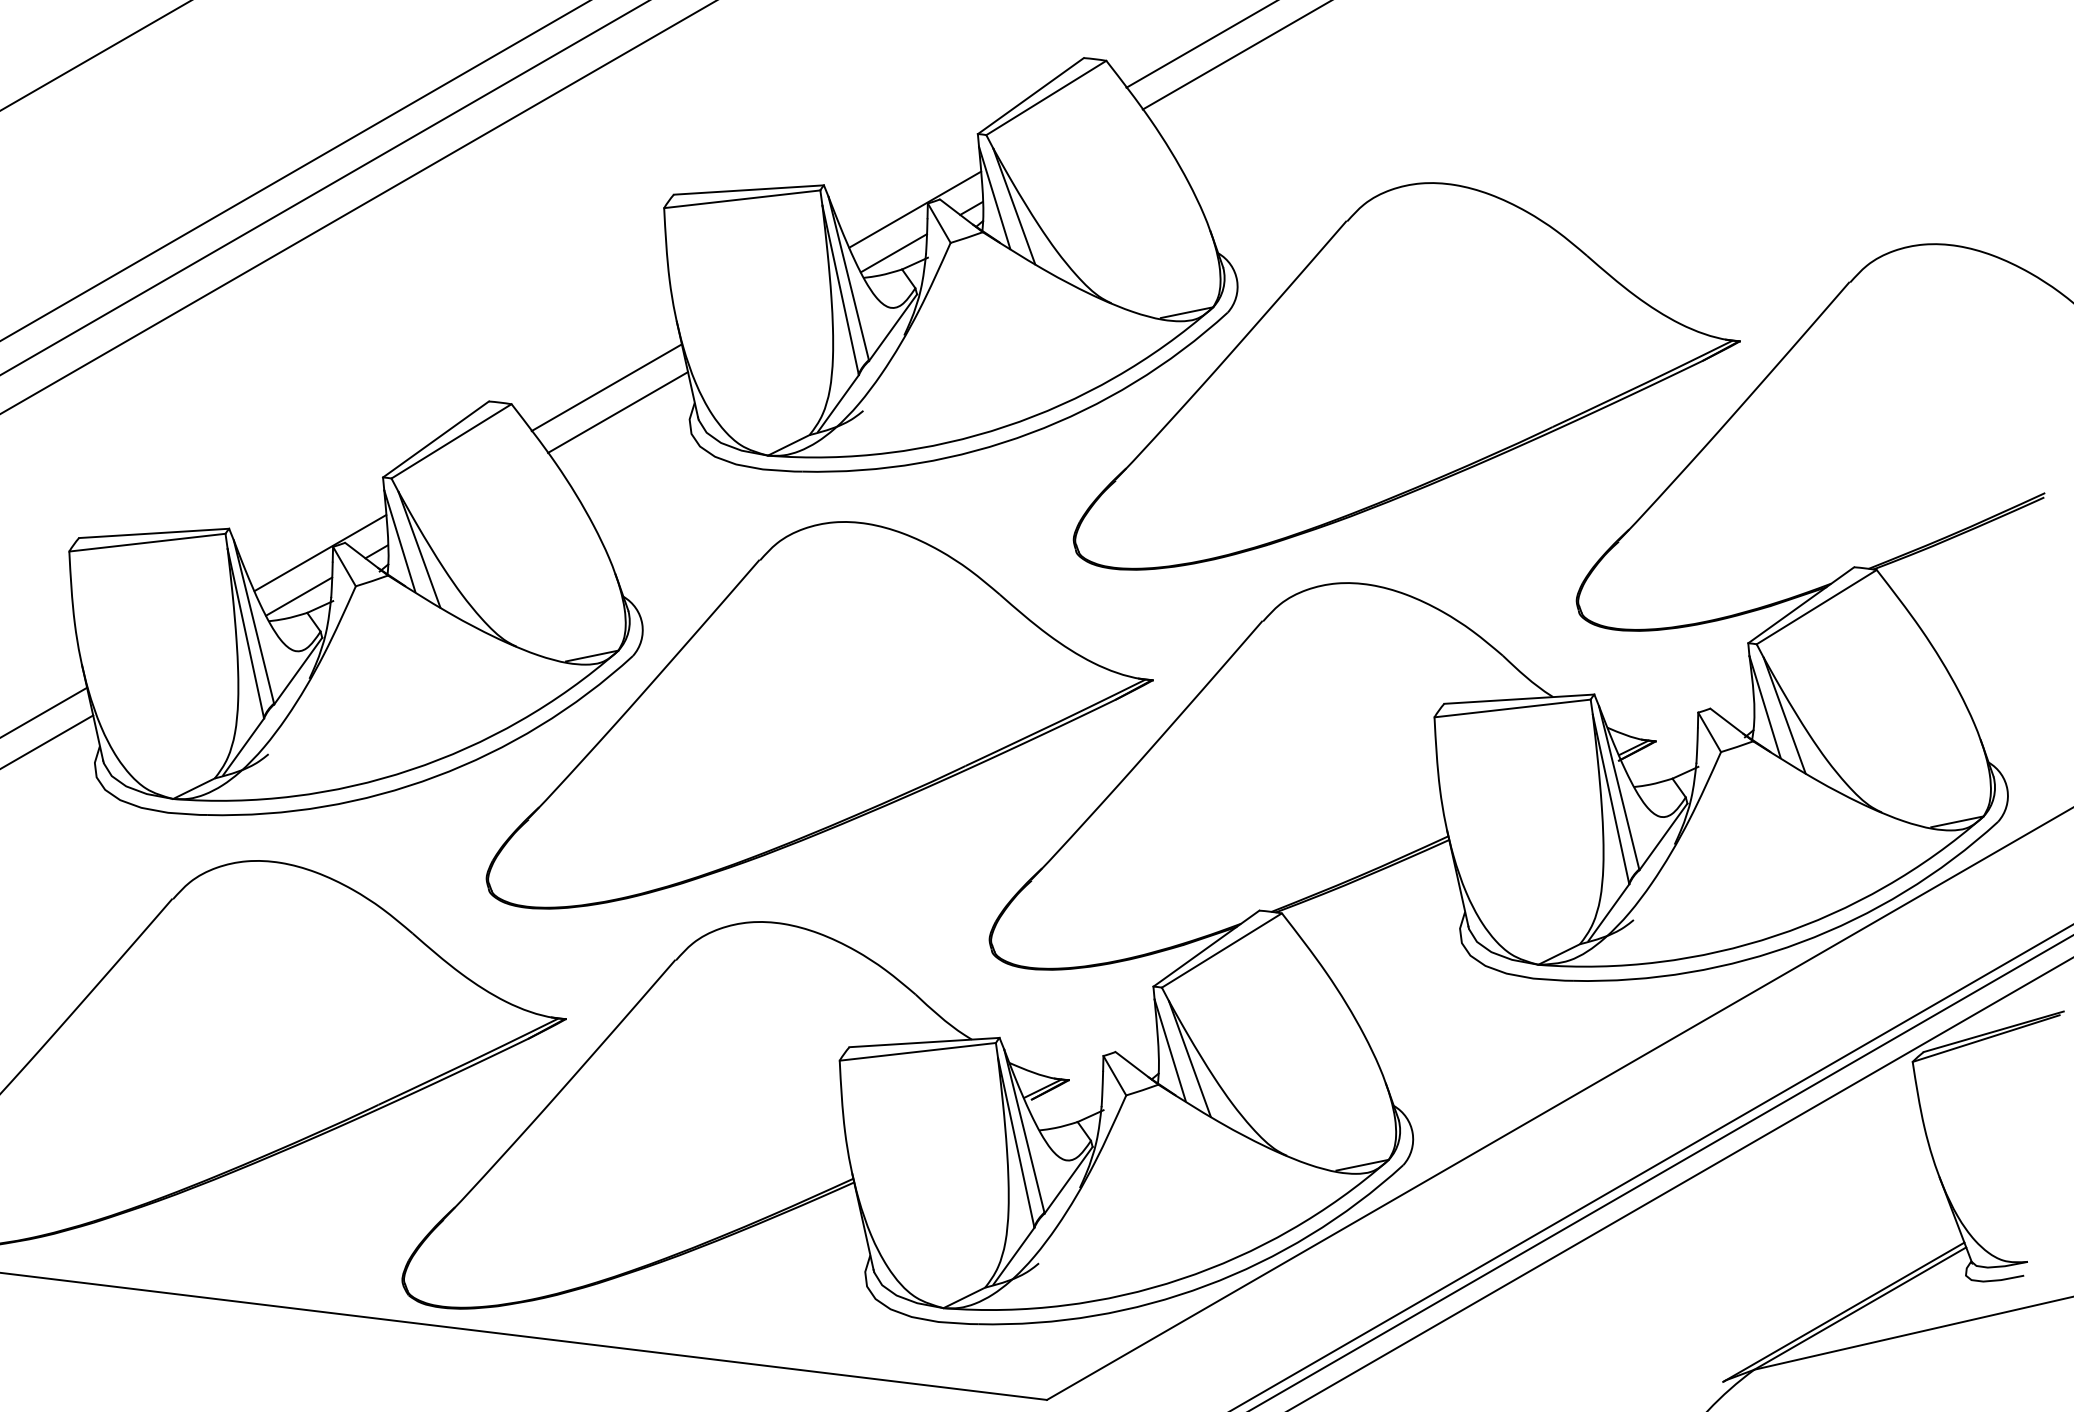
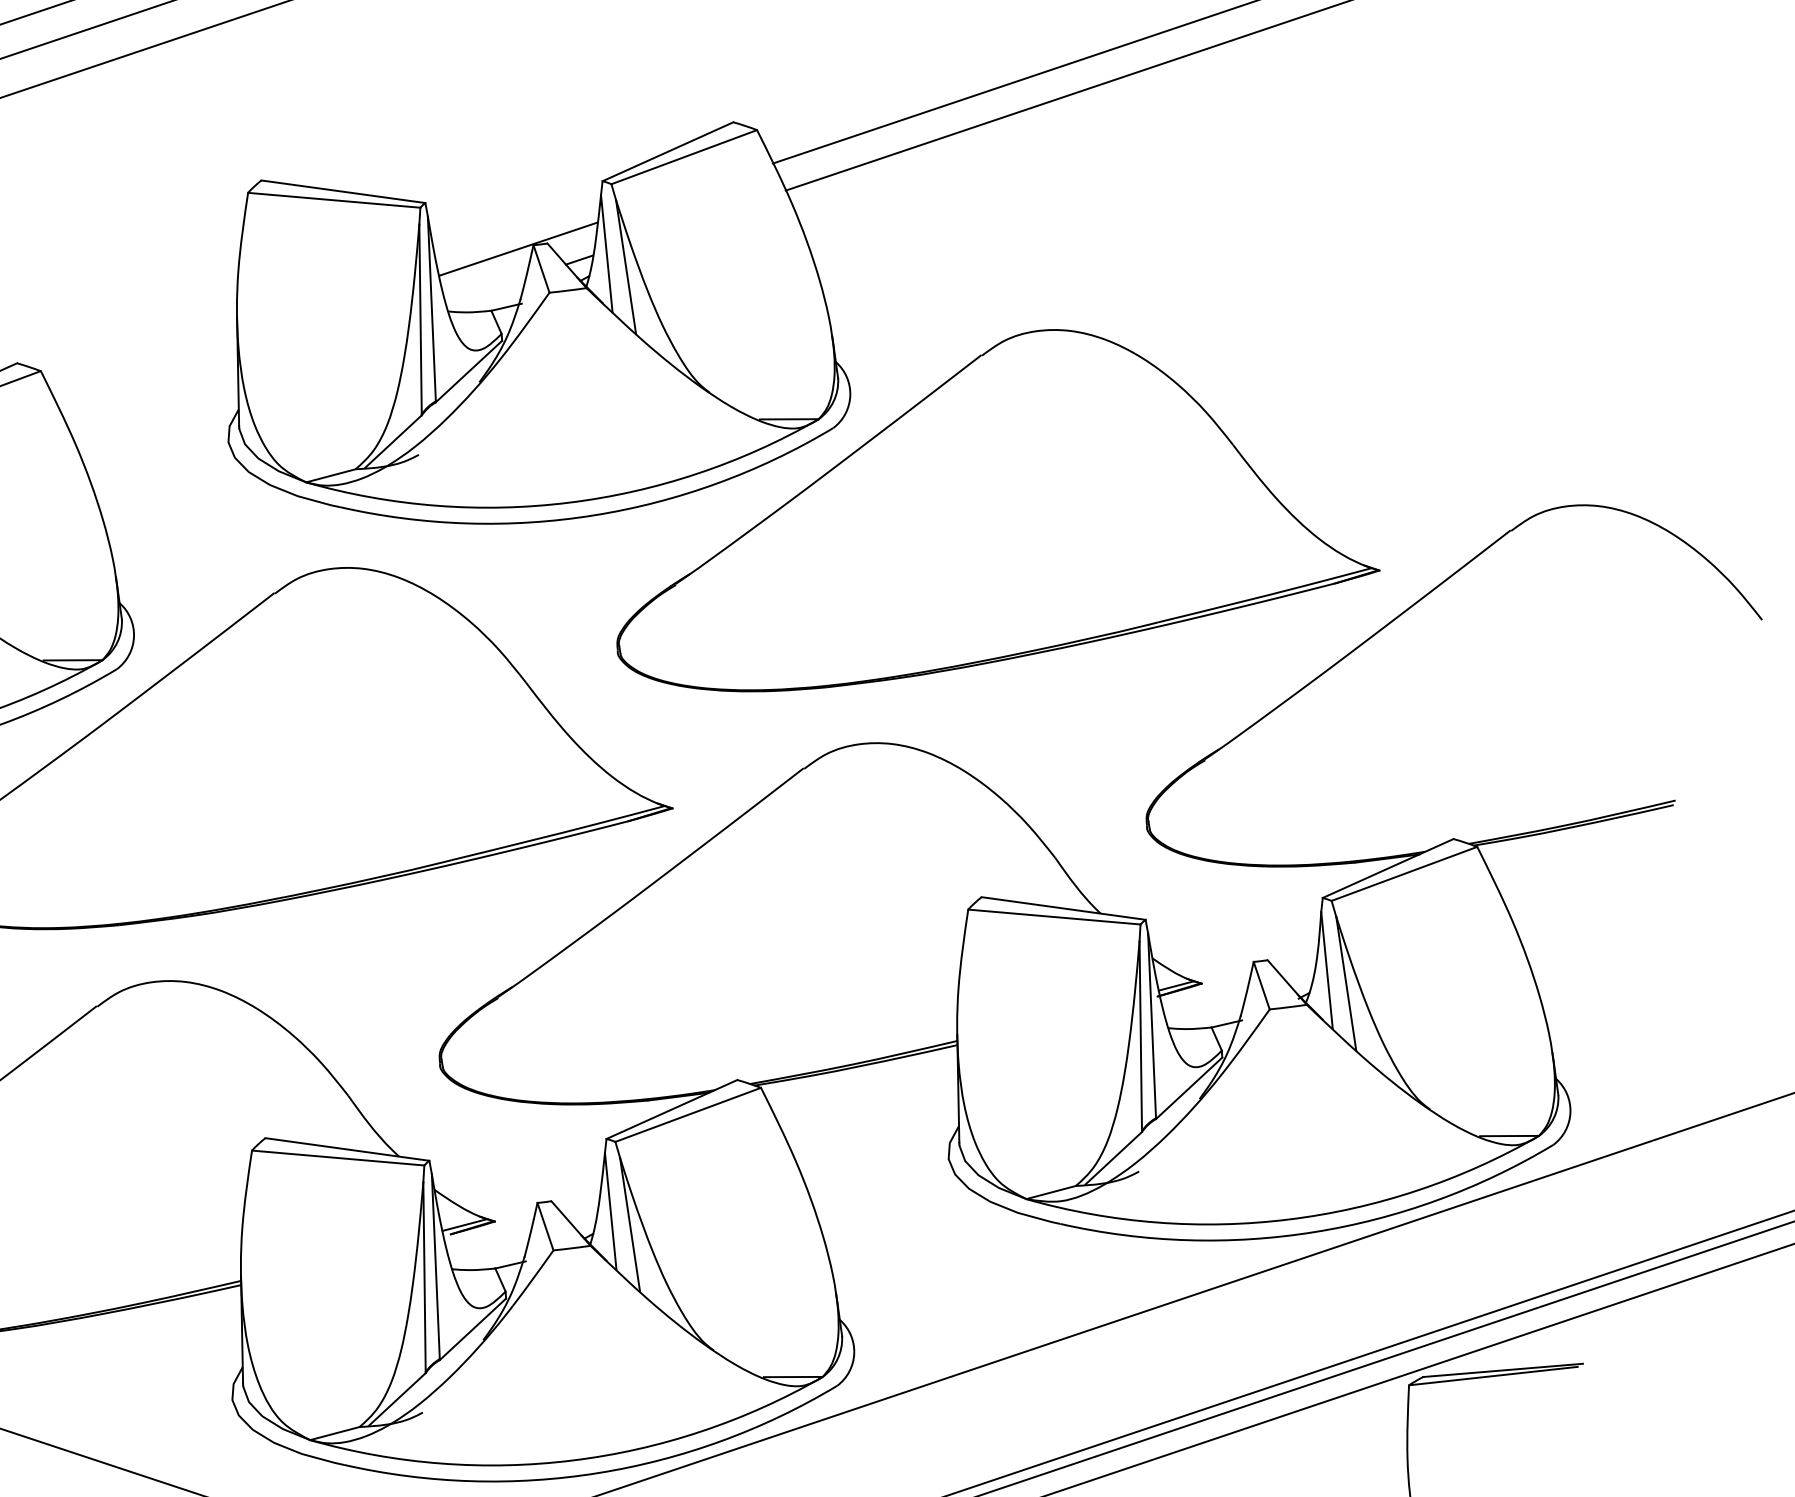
line: (893, 253) -> (485, 291), removed
line: (606, 387) -> (146, 373), removed
line: (618, 412) -> (154, 403), removed

